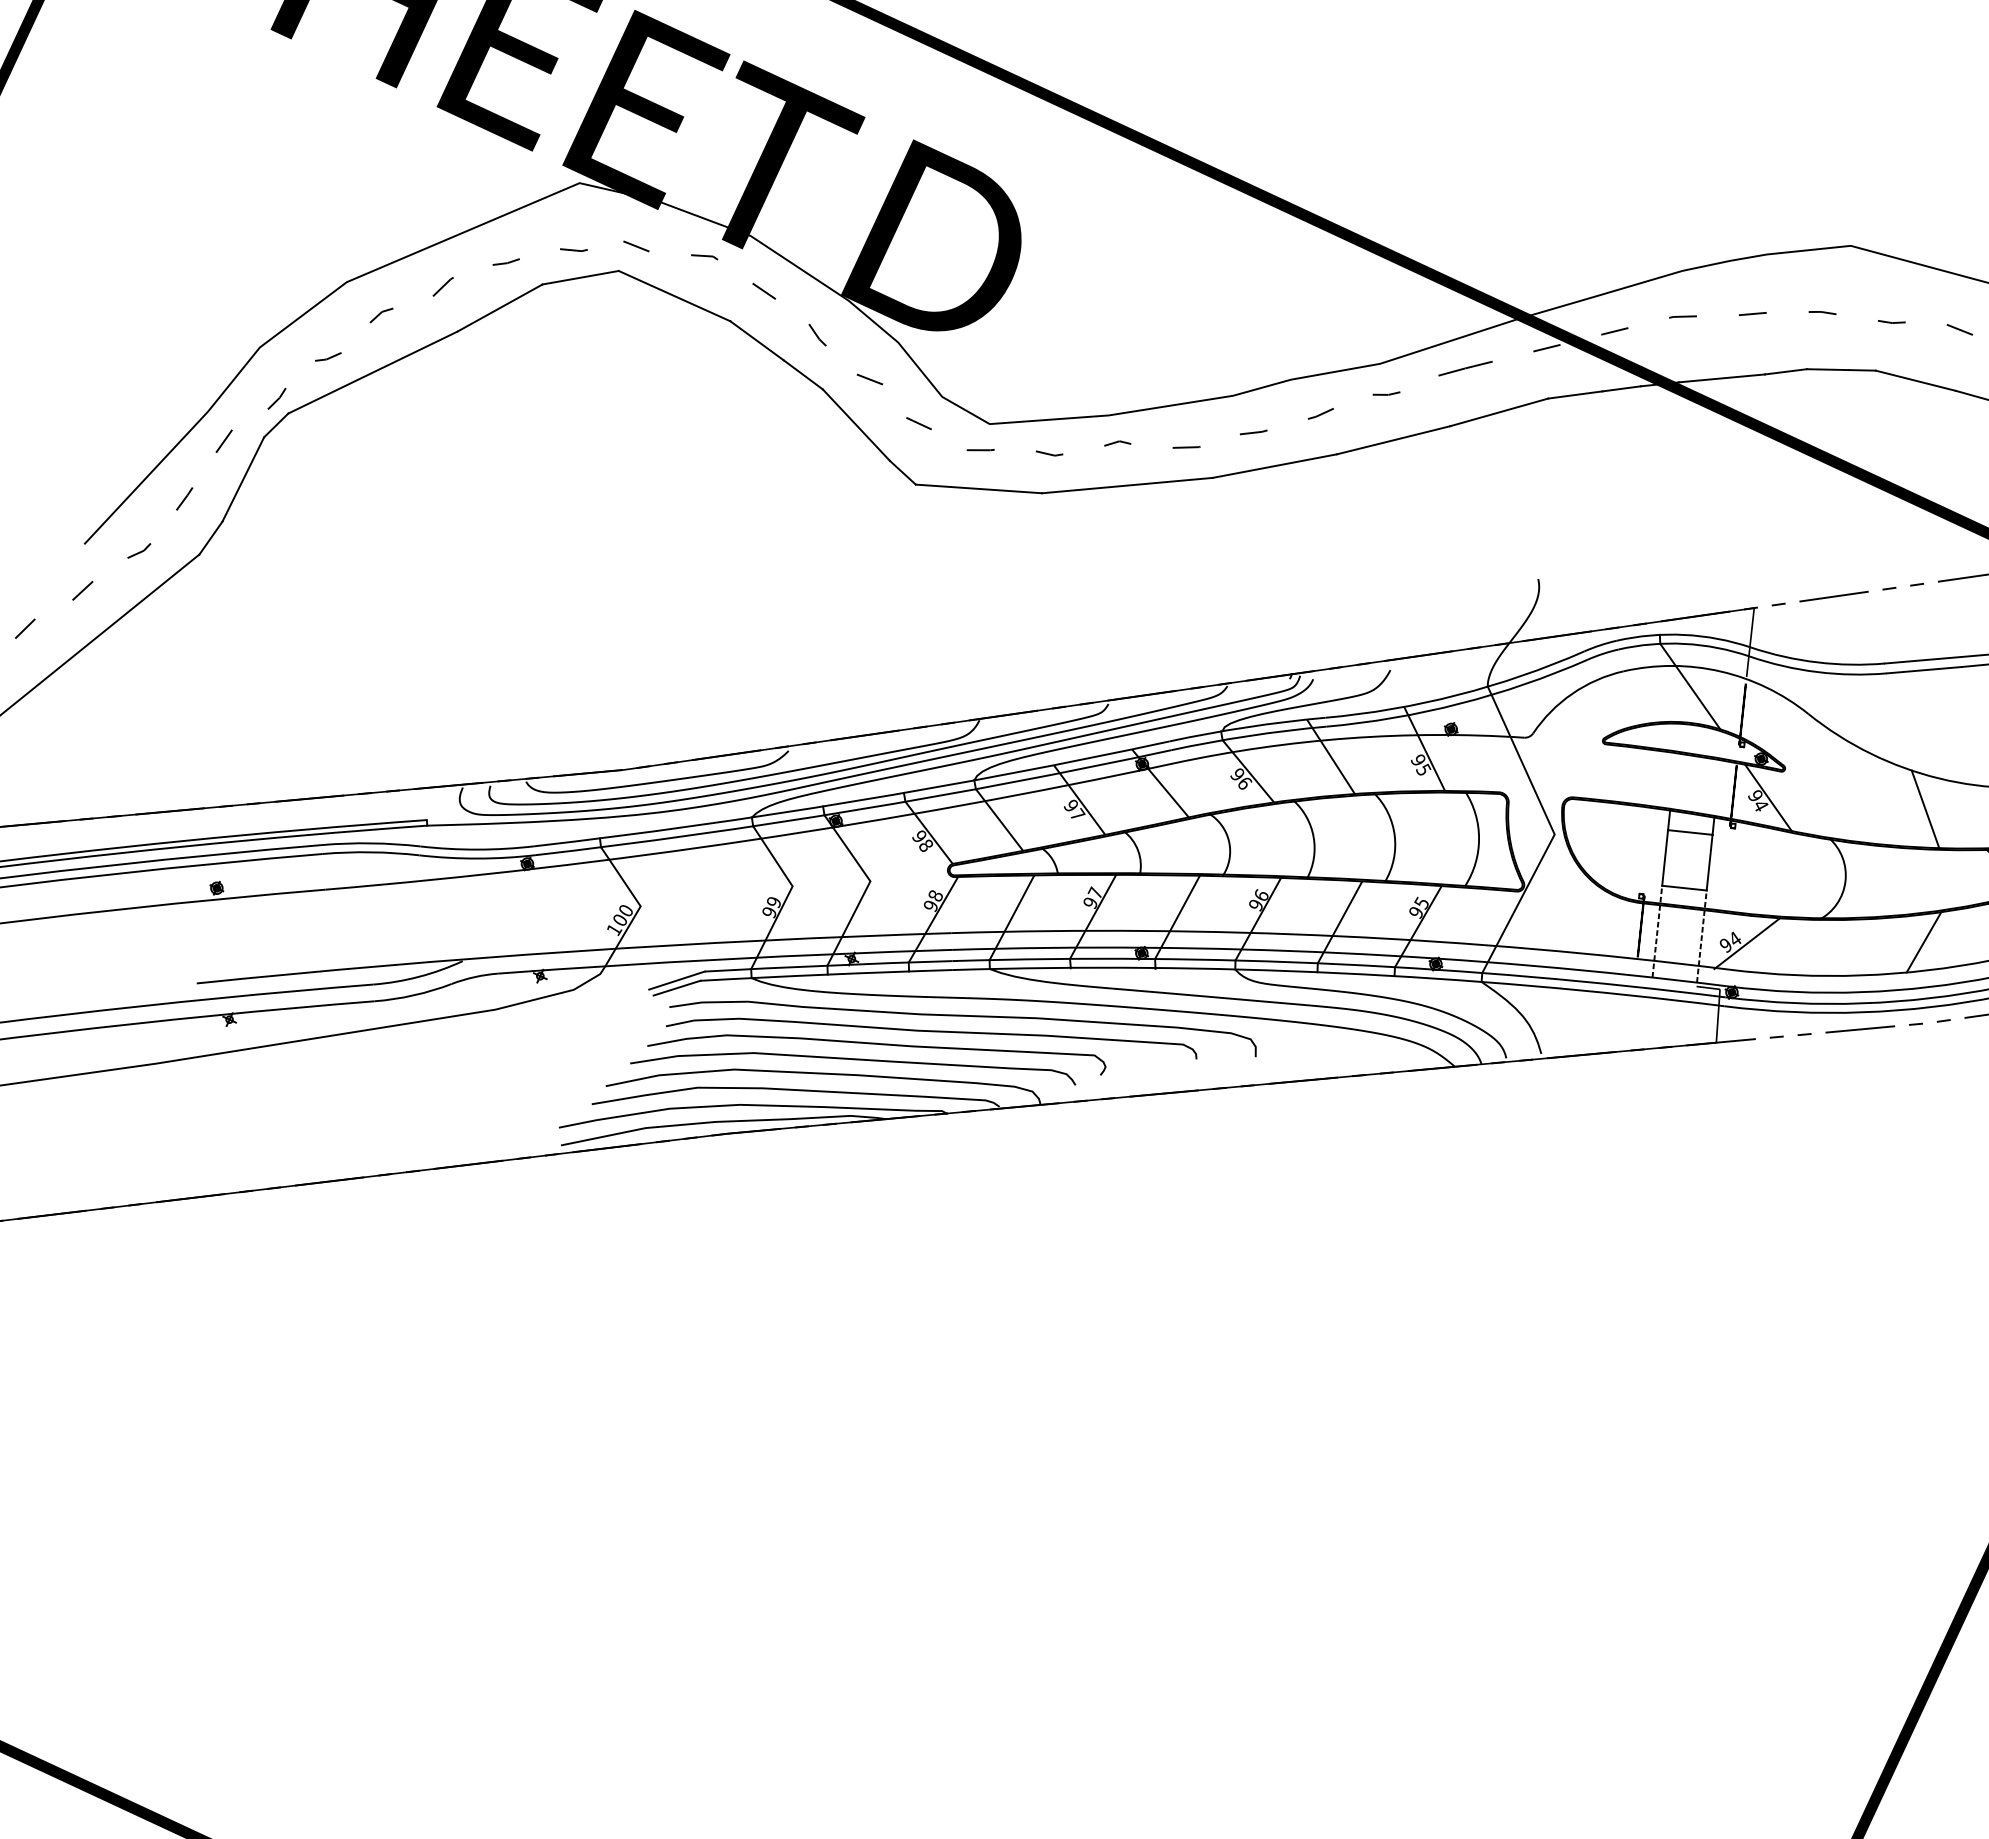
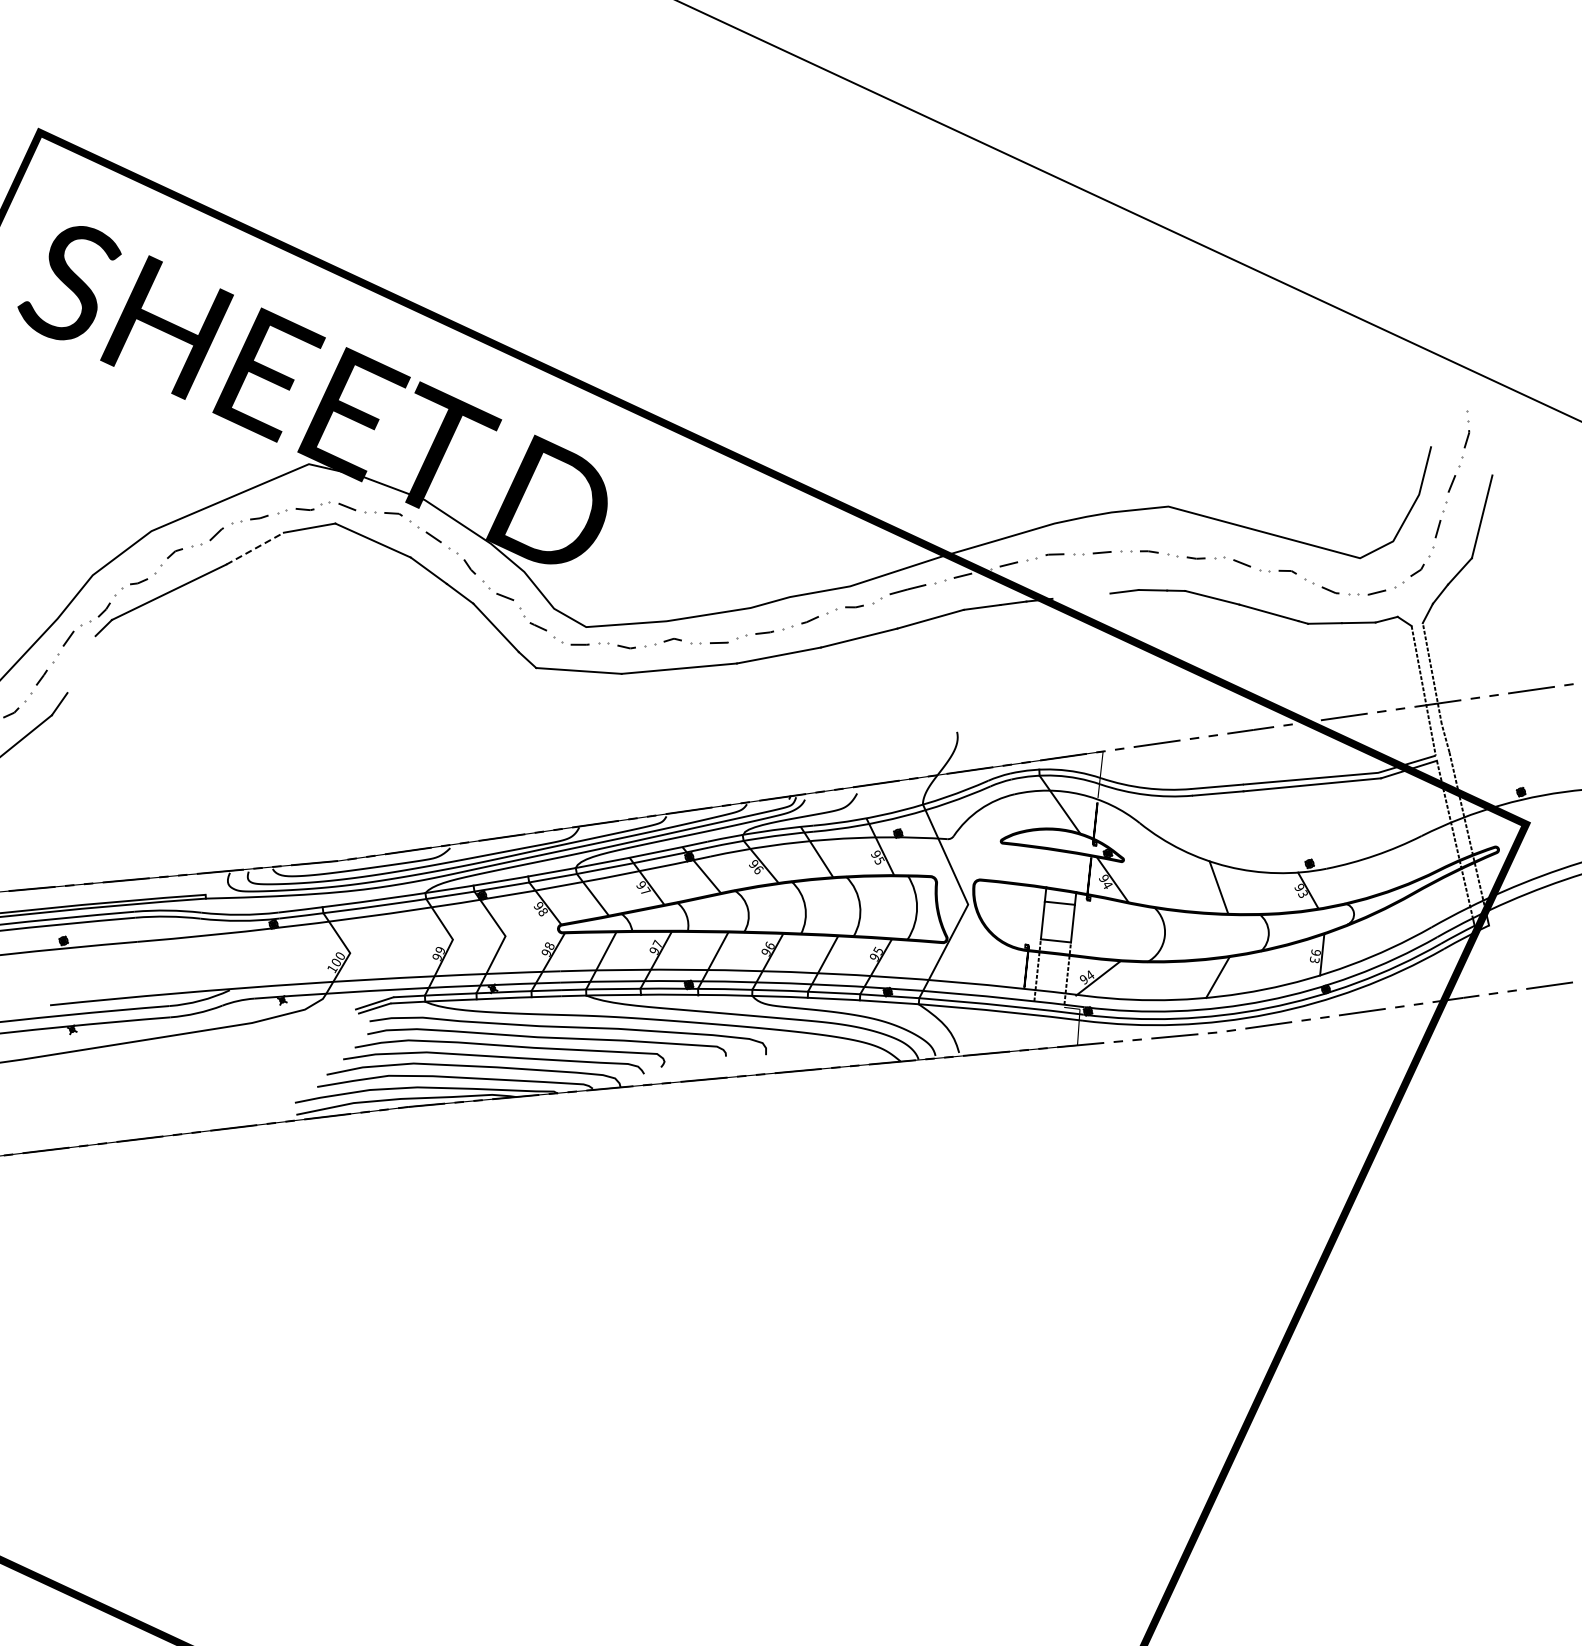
line: (500, 307) -> (255, 548), solid -> dashed
line: (1722, 377) -> (1081, 595), removed
line: (243, 479) -> (81, 664), removed

